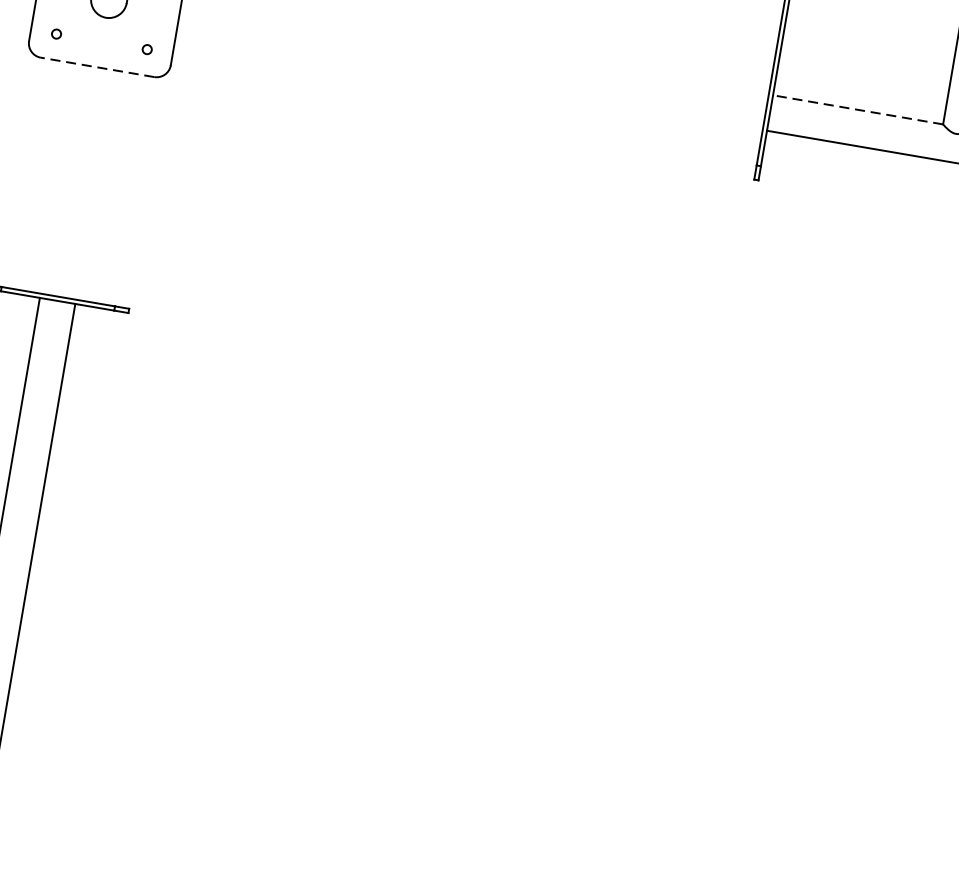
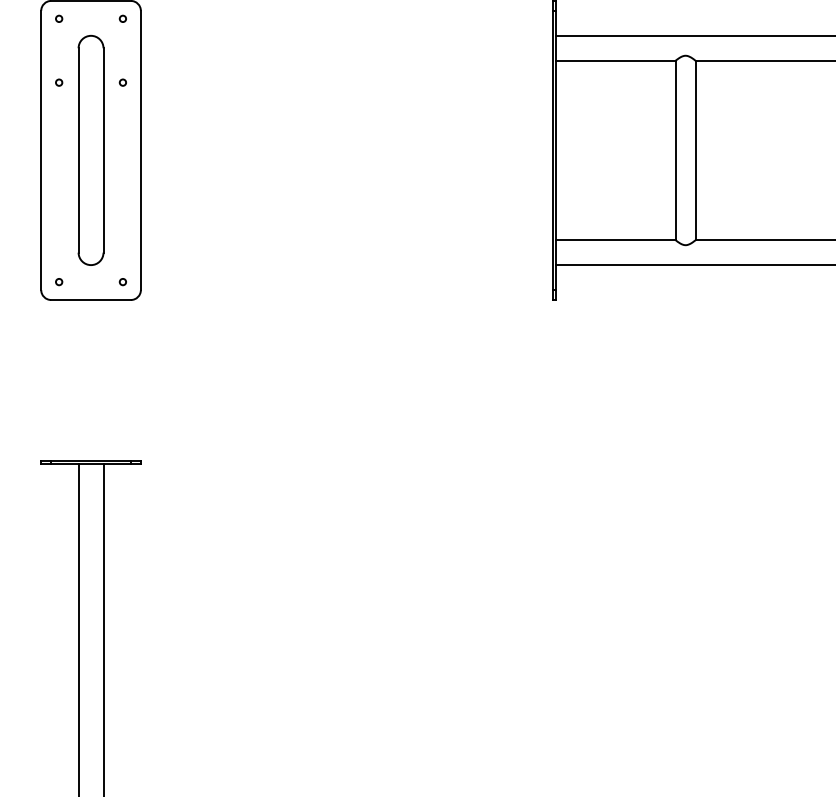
line: (98, 68) -> (91, 300), dashed -> solid
line: (857, 110) -> (615, 240), dashed -> solid

